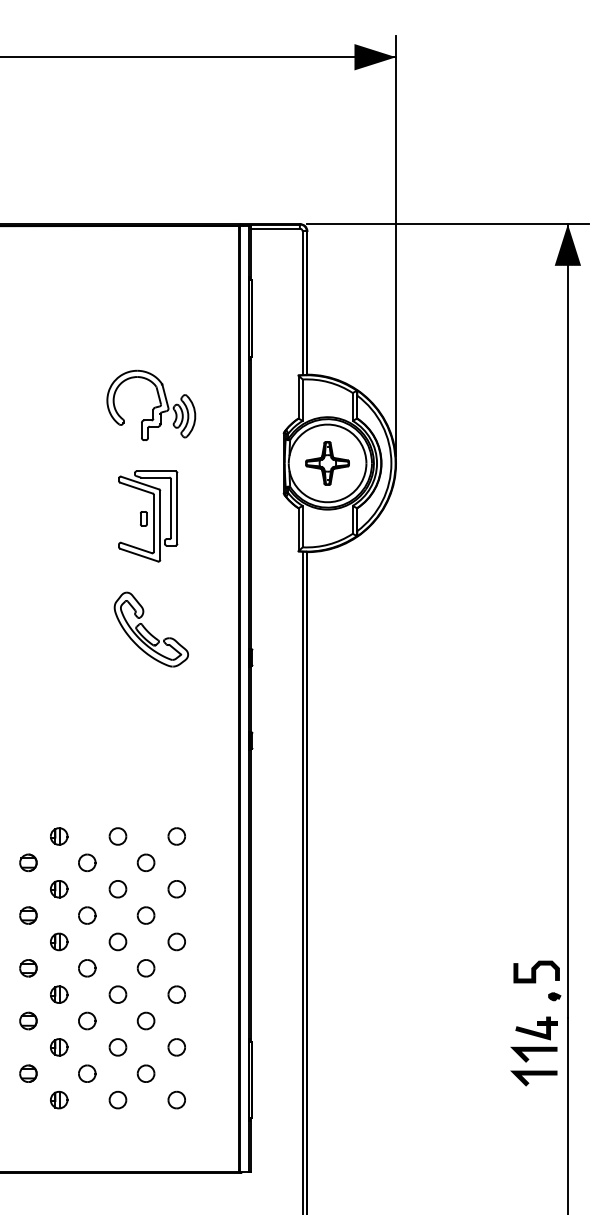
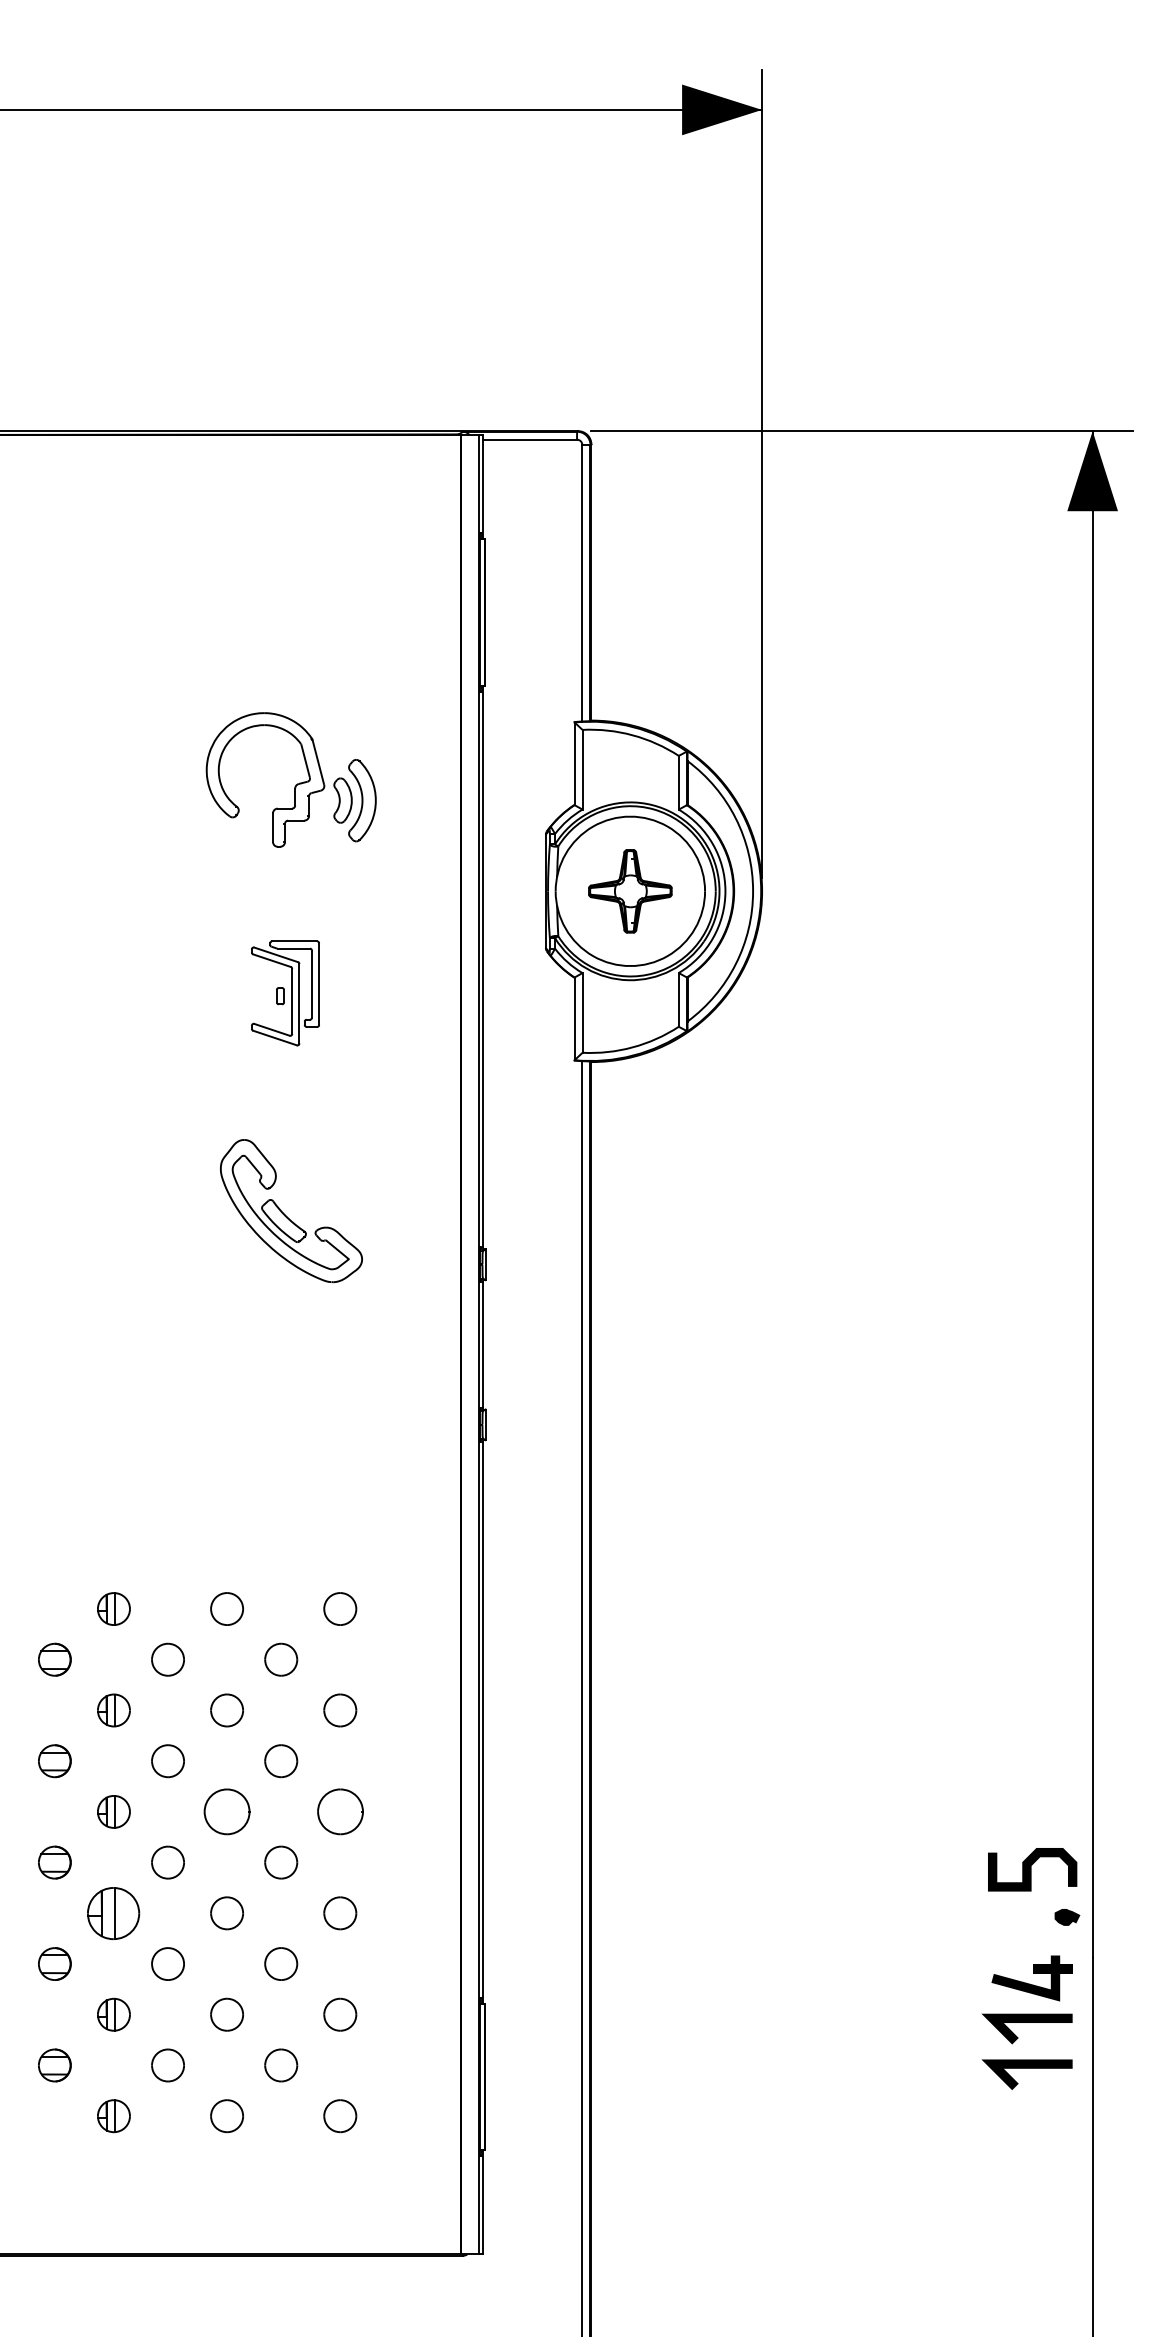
part: (148, 516) -> (285, 993), size x0.6
part: (117, 941) -> (226, 1811), size x1.4
part: (176, 941) -> (339, 1811), size x1.4
part: (59, 994) -> (114, 1913), size x1.6

